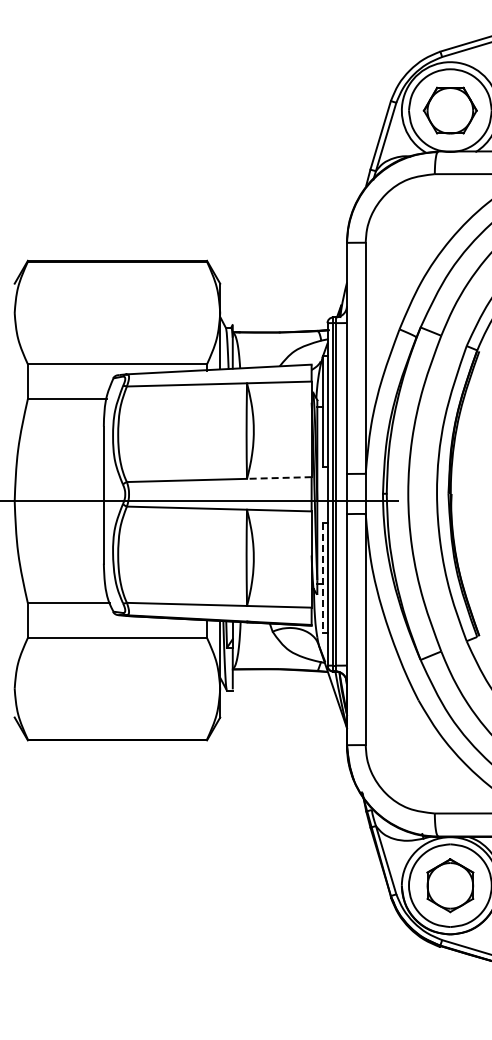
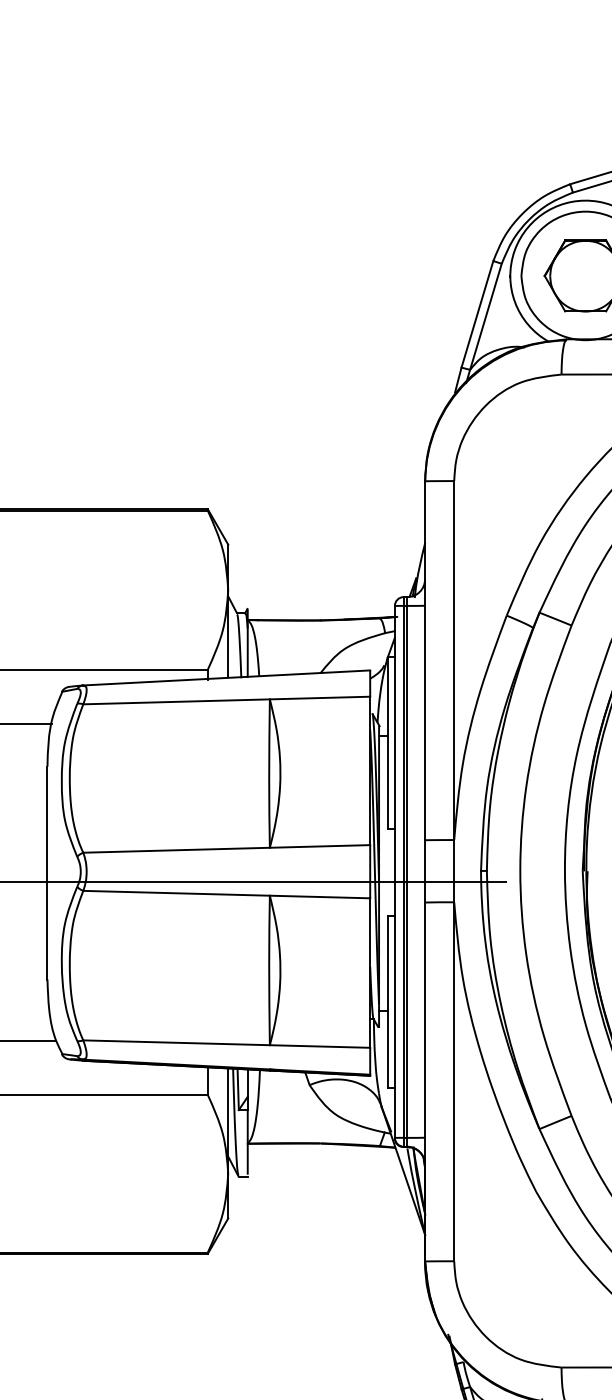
line: (278, 478) -> (318, 847), dashed -> solid
line: (322, 578) -> (387, 1002), dashed -> solid

